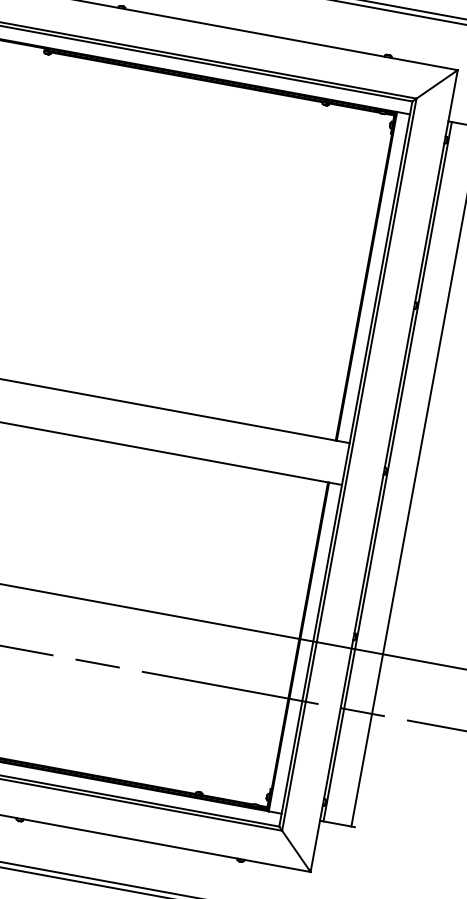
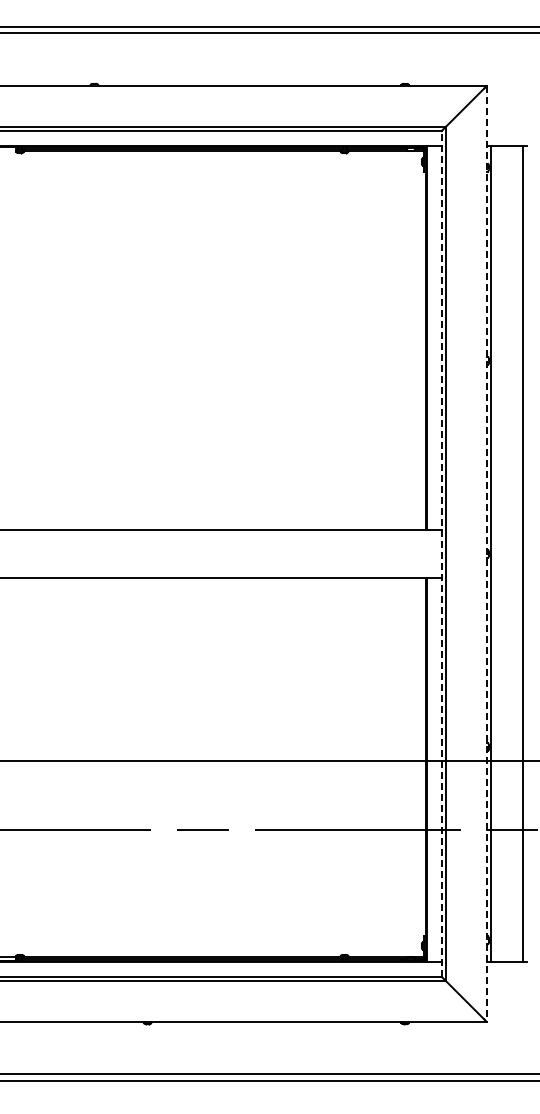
line: (345, 463) -> (441, 553), solid -> dashed
line: (384, 470) -> (486, 553), solid -> dashed

